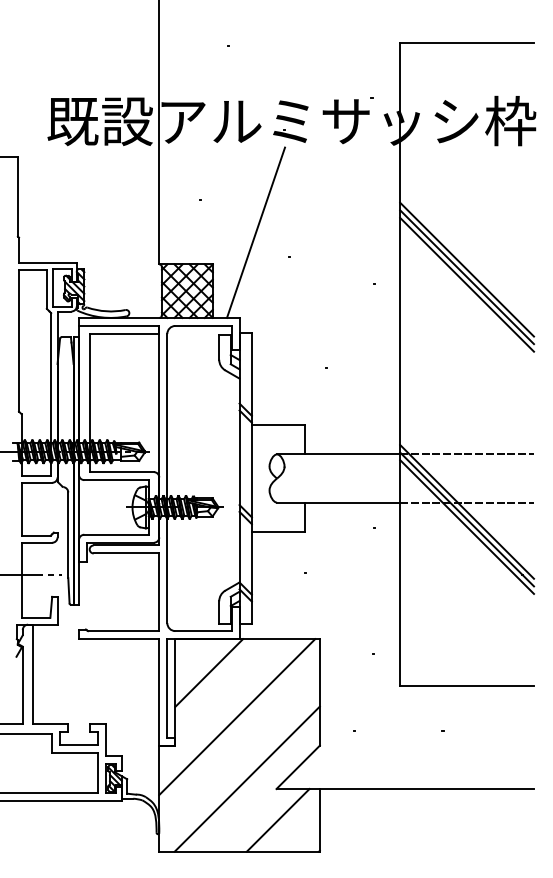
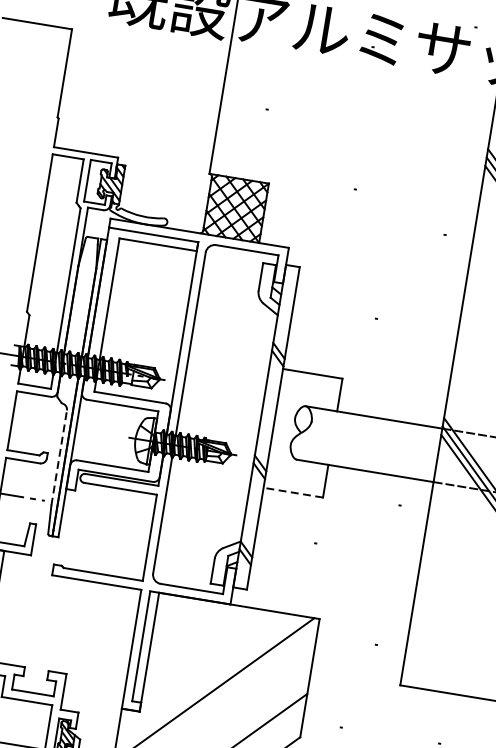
line: (256, 232) -> (323, 156), removed
line: (278, 532) -> (293, 493), solid -> dashed
line: (68, 535) -> (59, 458), solid -> dashed
line: (209, 672) -> (191, 636), removed

